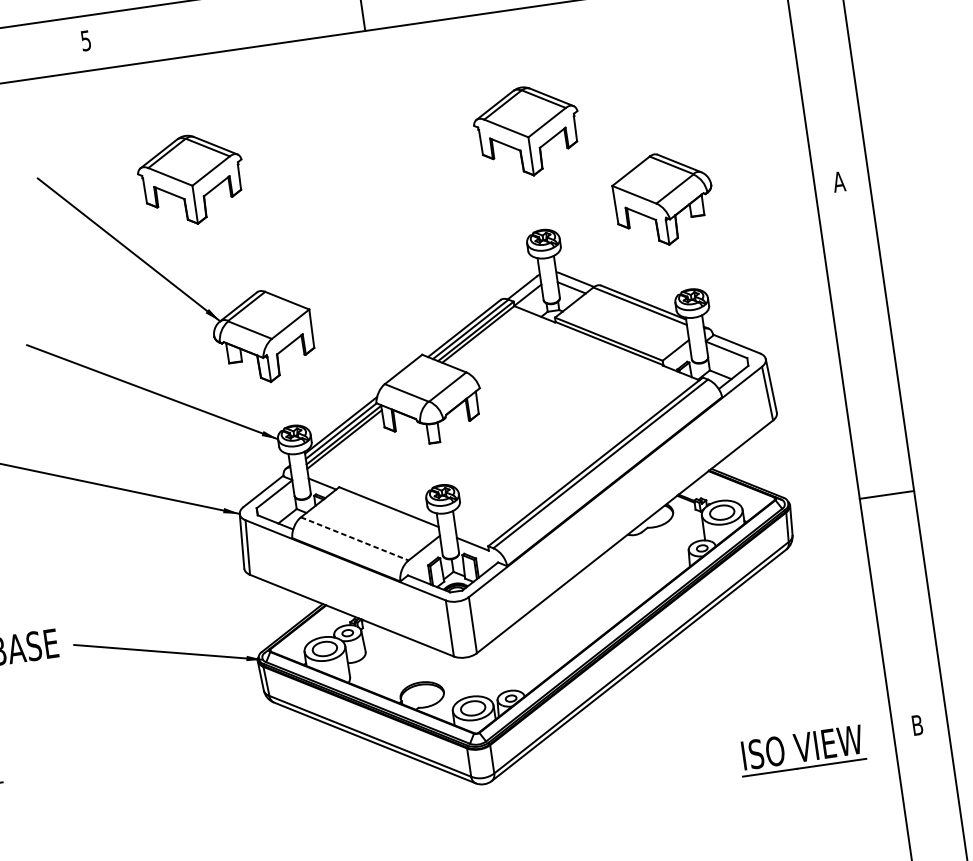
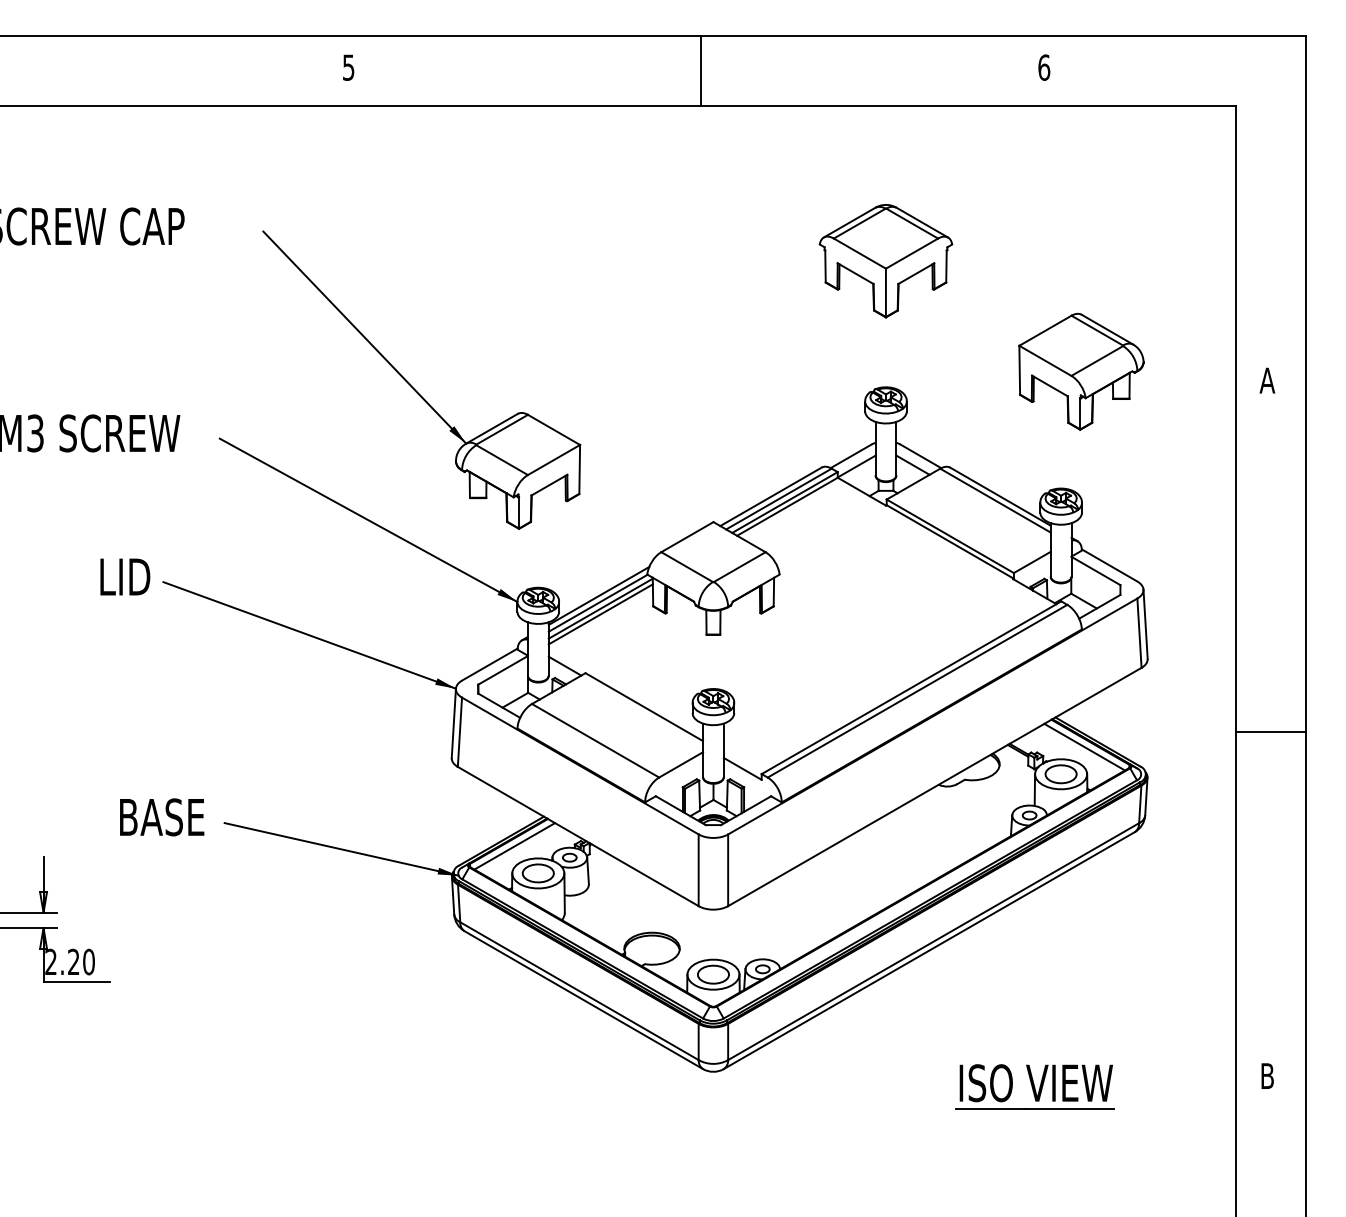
part: (191, 180) -> (455, 261), removed
part: (663, 199) -> (1081, 371), moved
line: (737, 488) -> (1084, 746), added
line: (886, 494) -> (1270, 731), moved
line: (355, 539) -> (596, 741), dashed -> solid
line: (303, 630) -> (514, 846), added
part: (801, 750) -> (1034, 1086), moved

